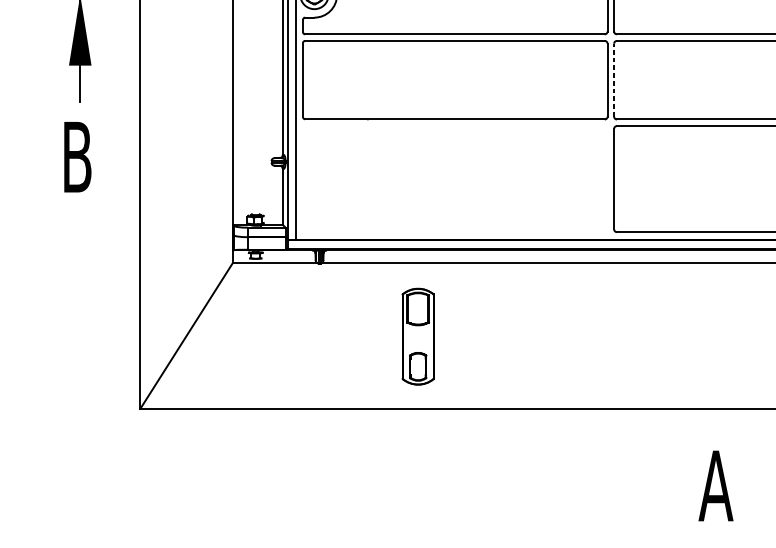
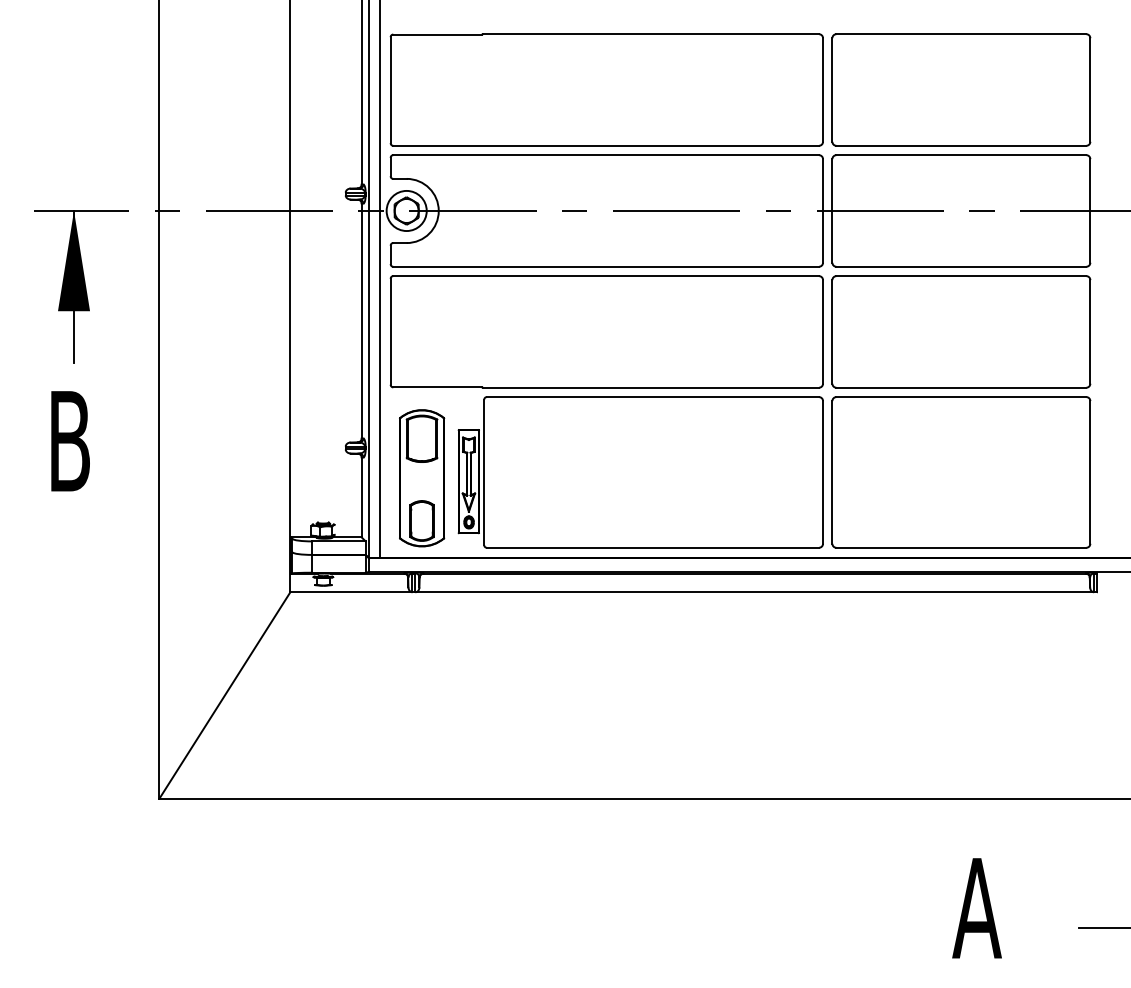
line: (614, 79) -> (832, 331), dashed -> solid
part: (479, 179) -> (640, 472), added
part: (418, 336) -> (422, 478), moved

